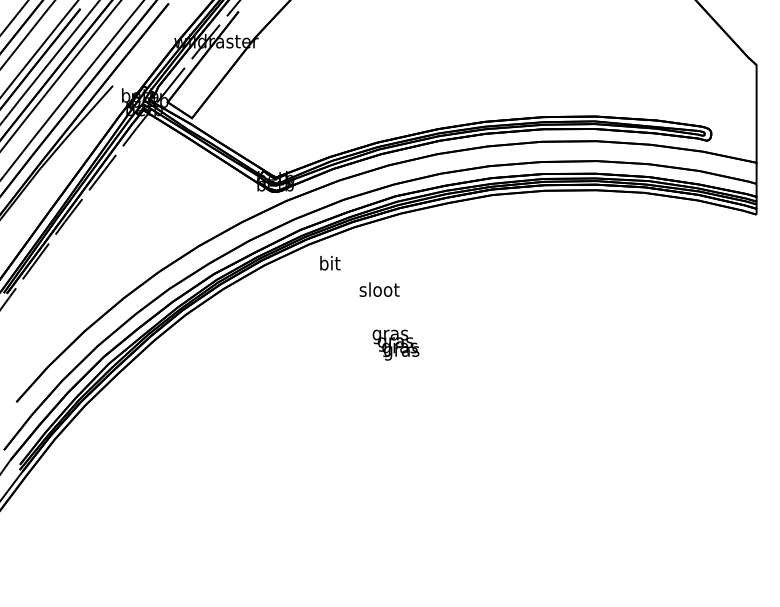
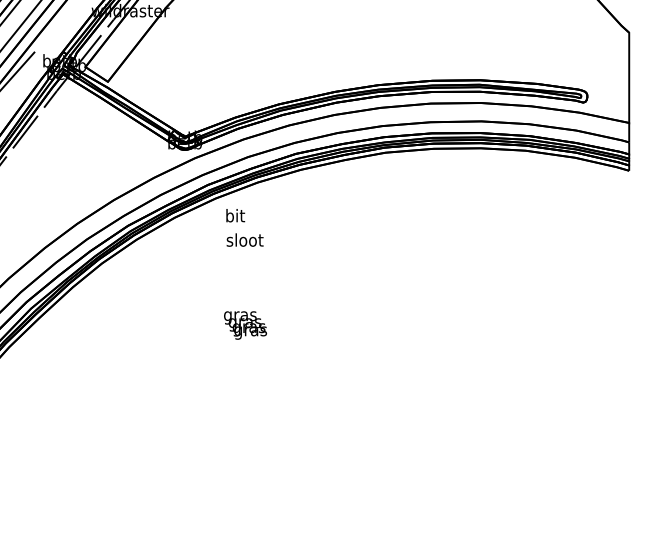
text: (379, 289) -> (245, 239), moved
text: (395, 344) -> (245, 324), moved

